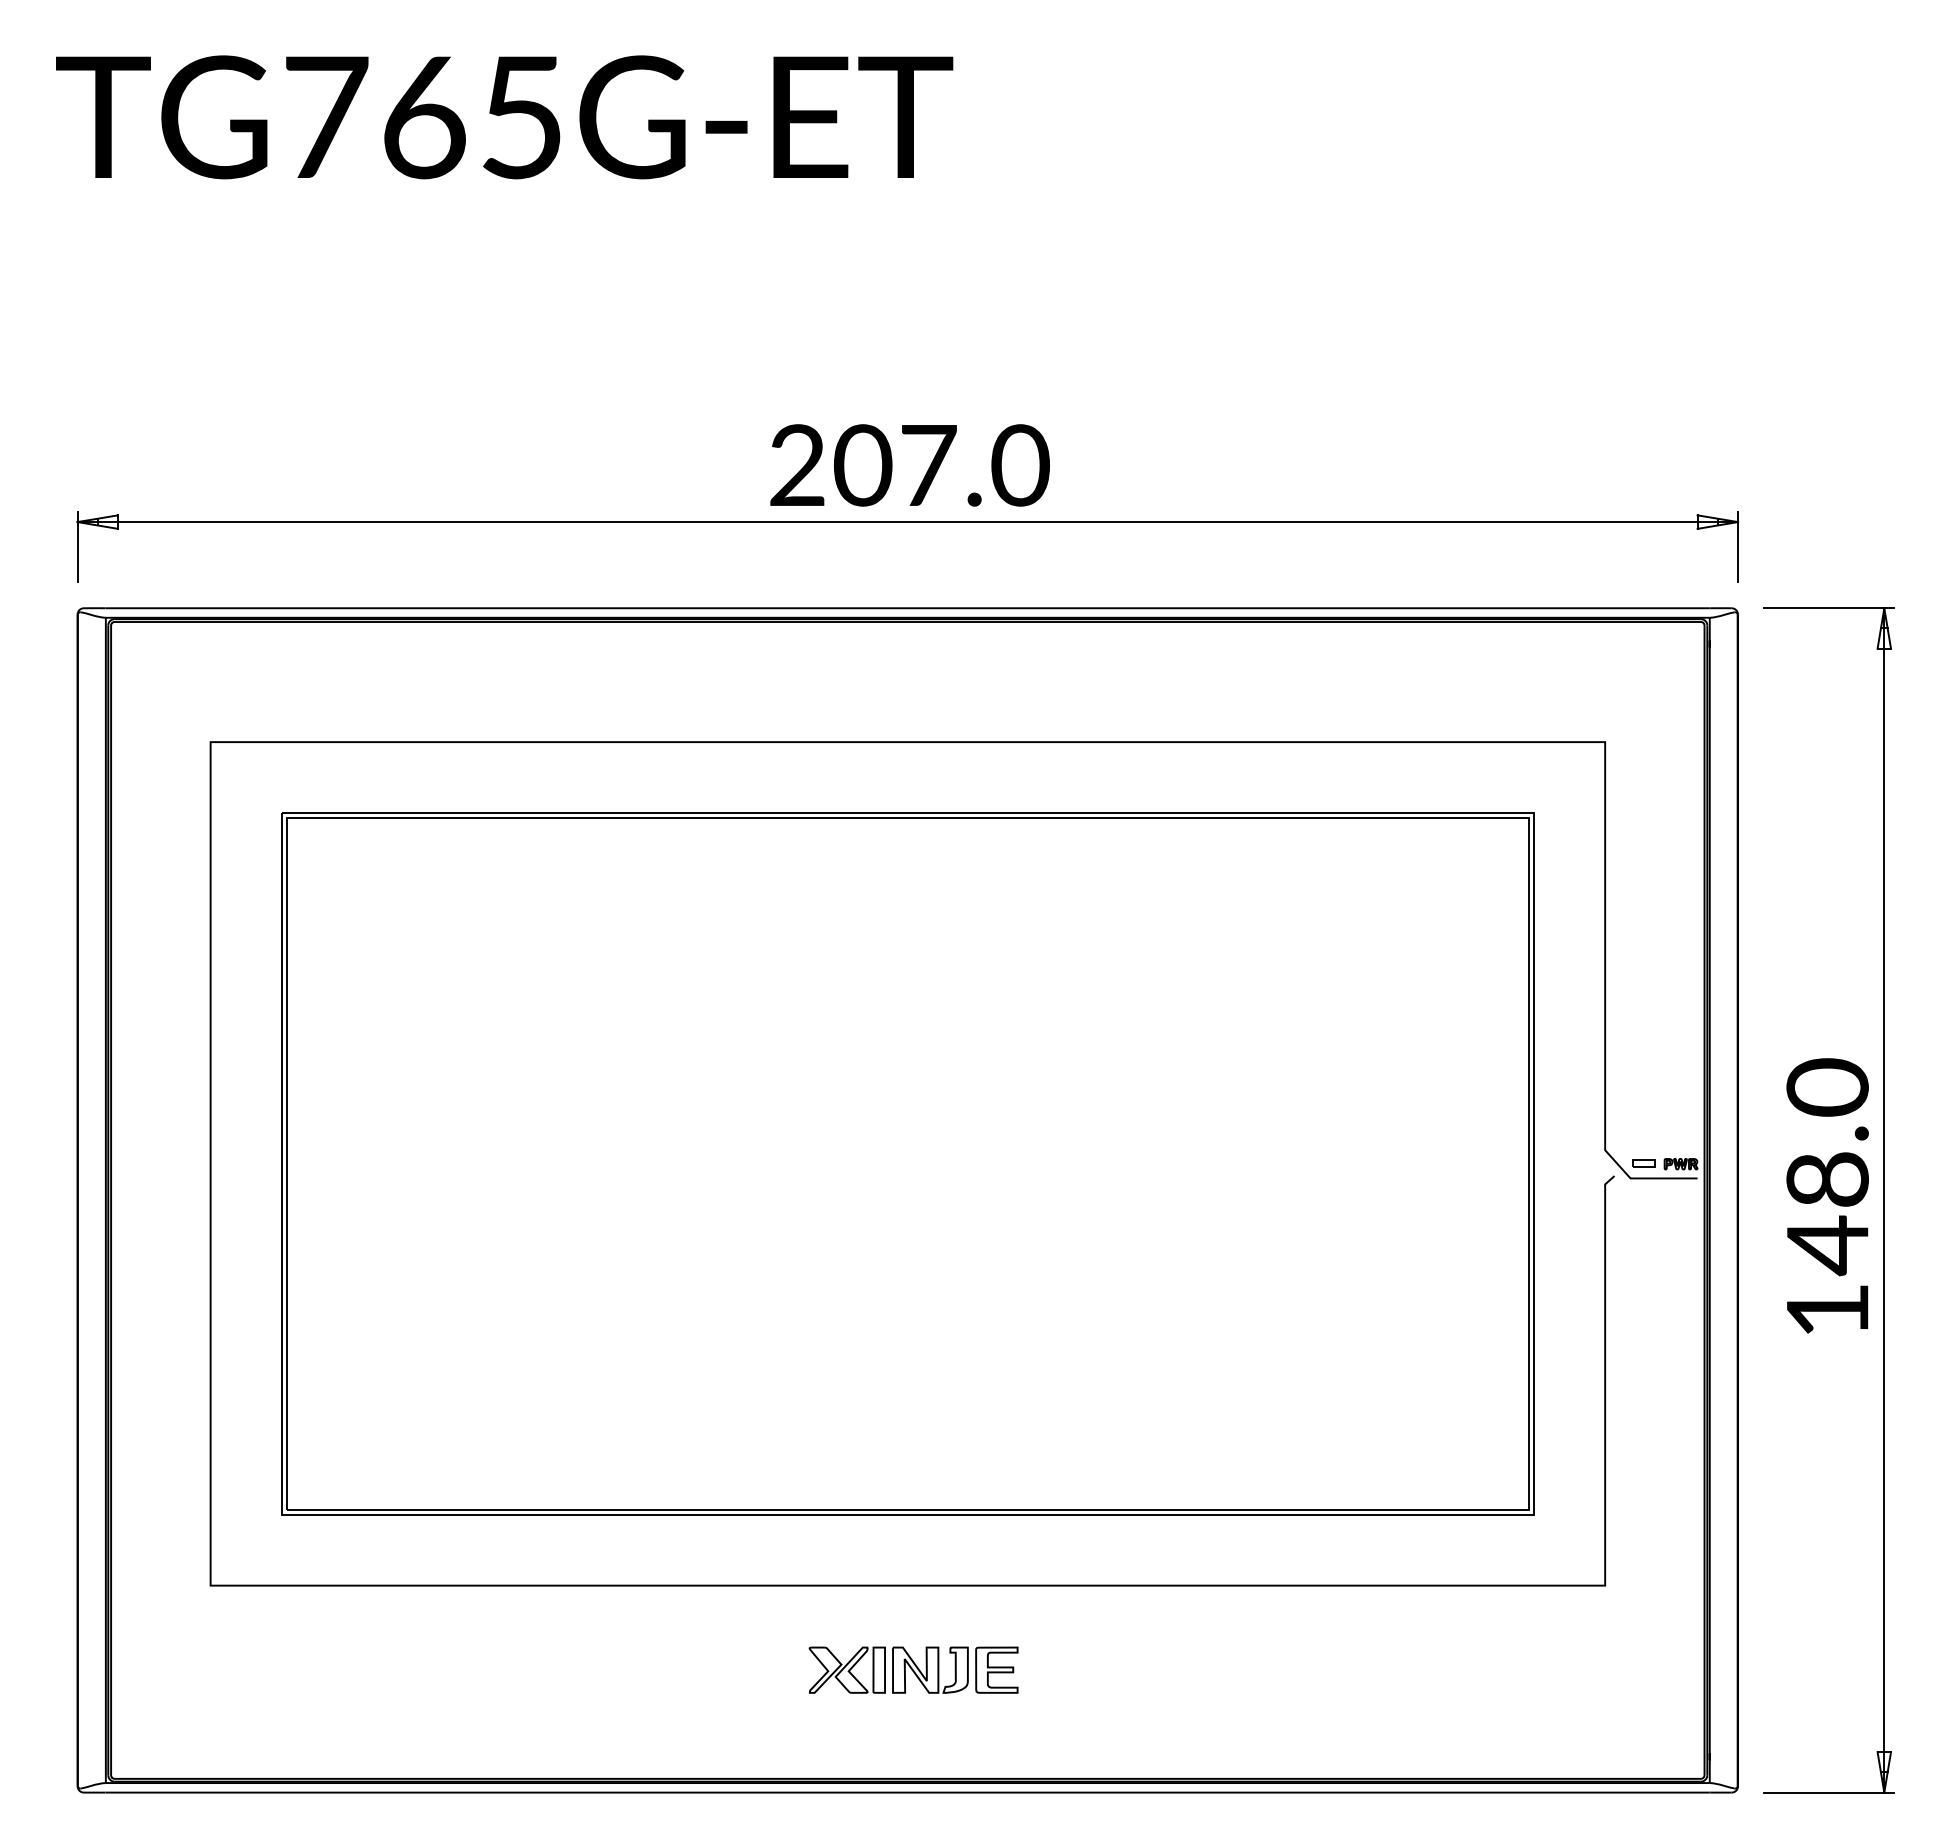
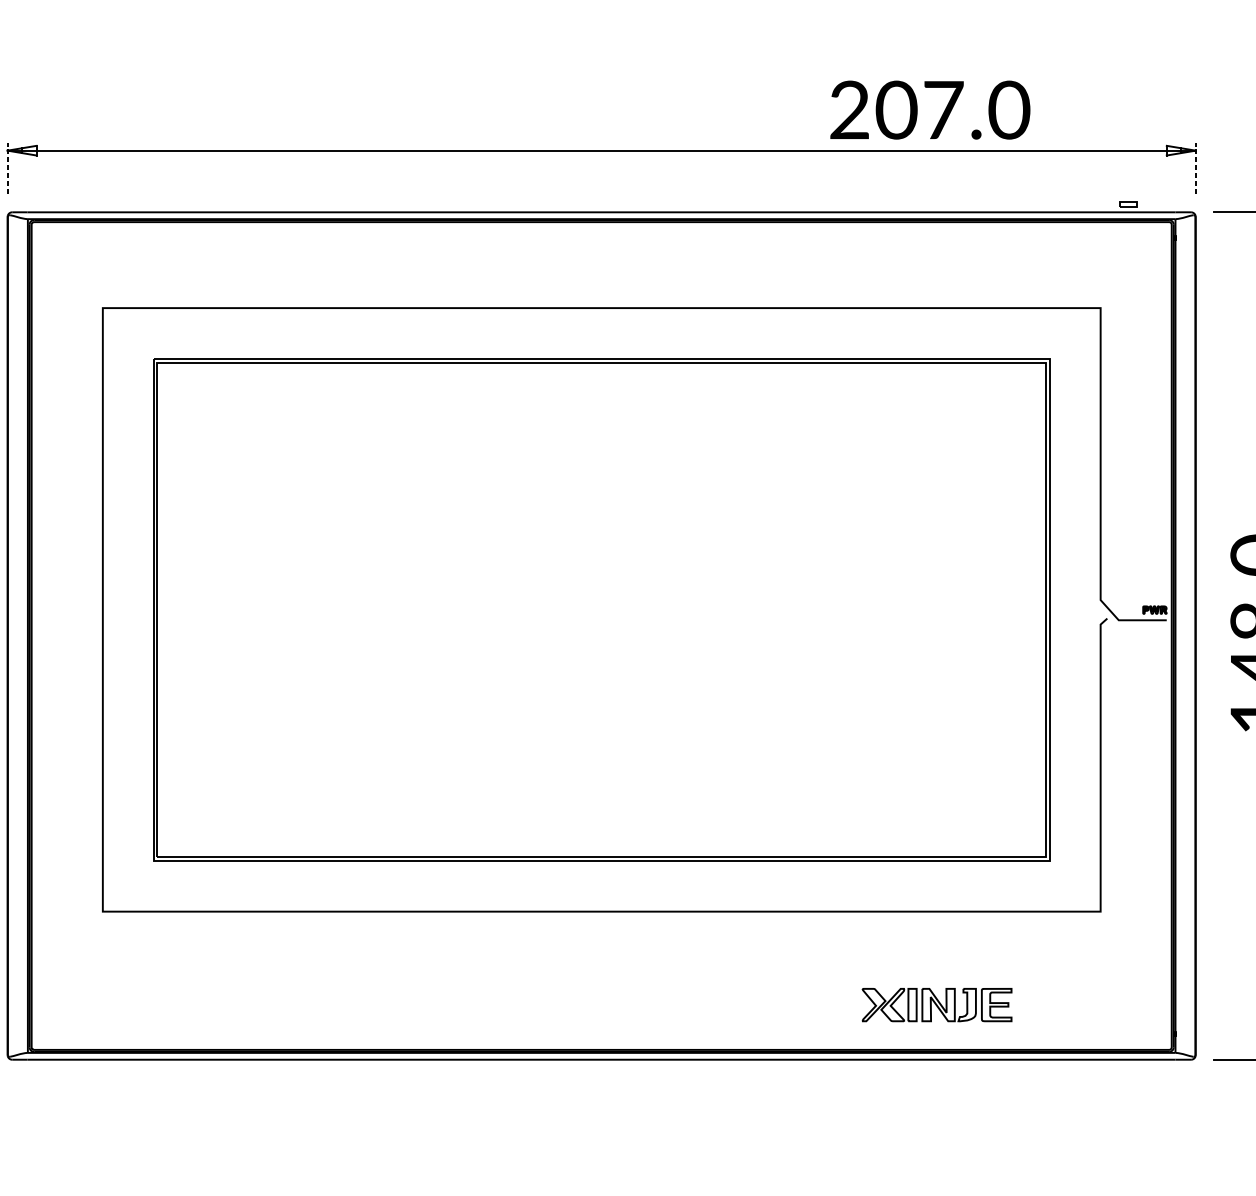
text: (909, 465) -> (929, 110), moved
line: (77, 546) -> (7, 168), solid -> dashed
line: (1738, 546) -> (1196, 168), solid -> dashed
part: (1643, 1163) -> (1128, 204), moved
part: (913, 1669) -> (937, 1004), moved

